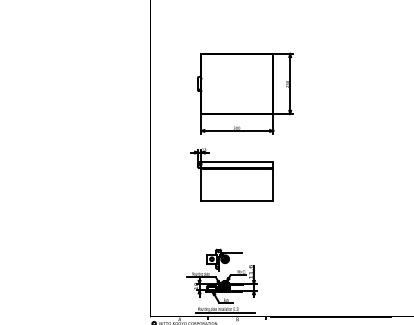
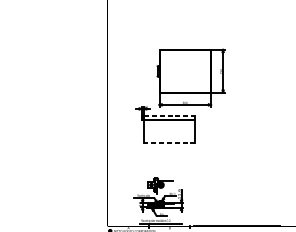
part: (245, 93) -> (191, 78), moved
line: (237, 162) -> (169, 116), solid -> dashed
line: (236, 200) -> (169, 143), solid -> dashed

